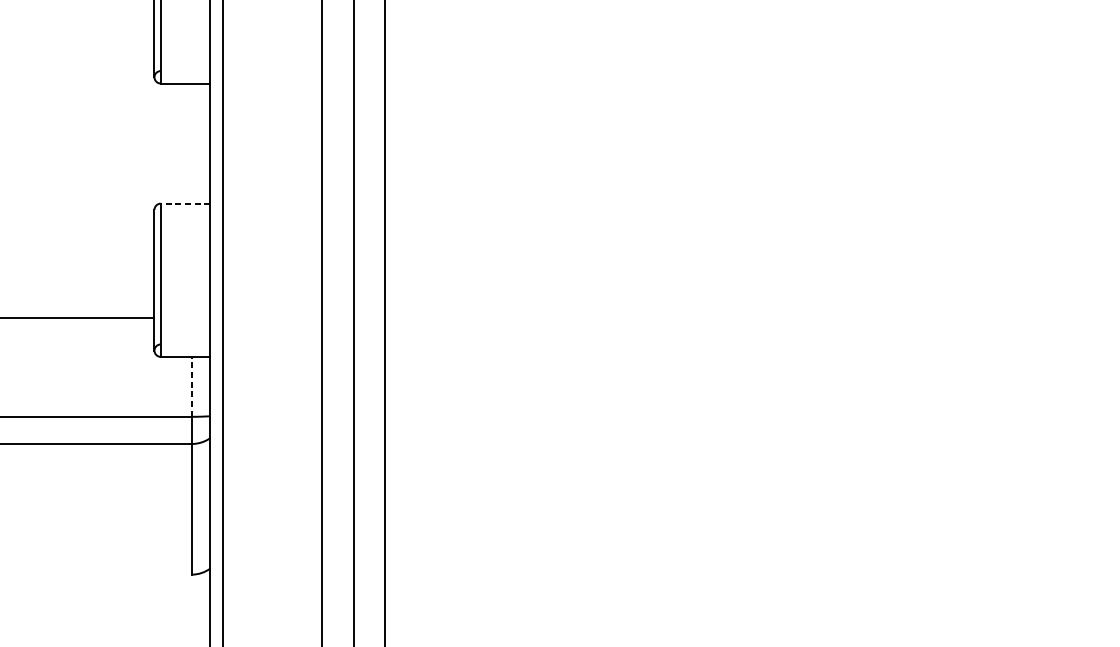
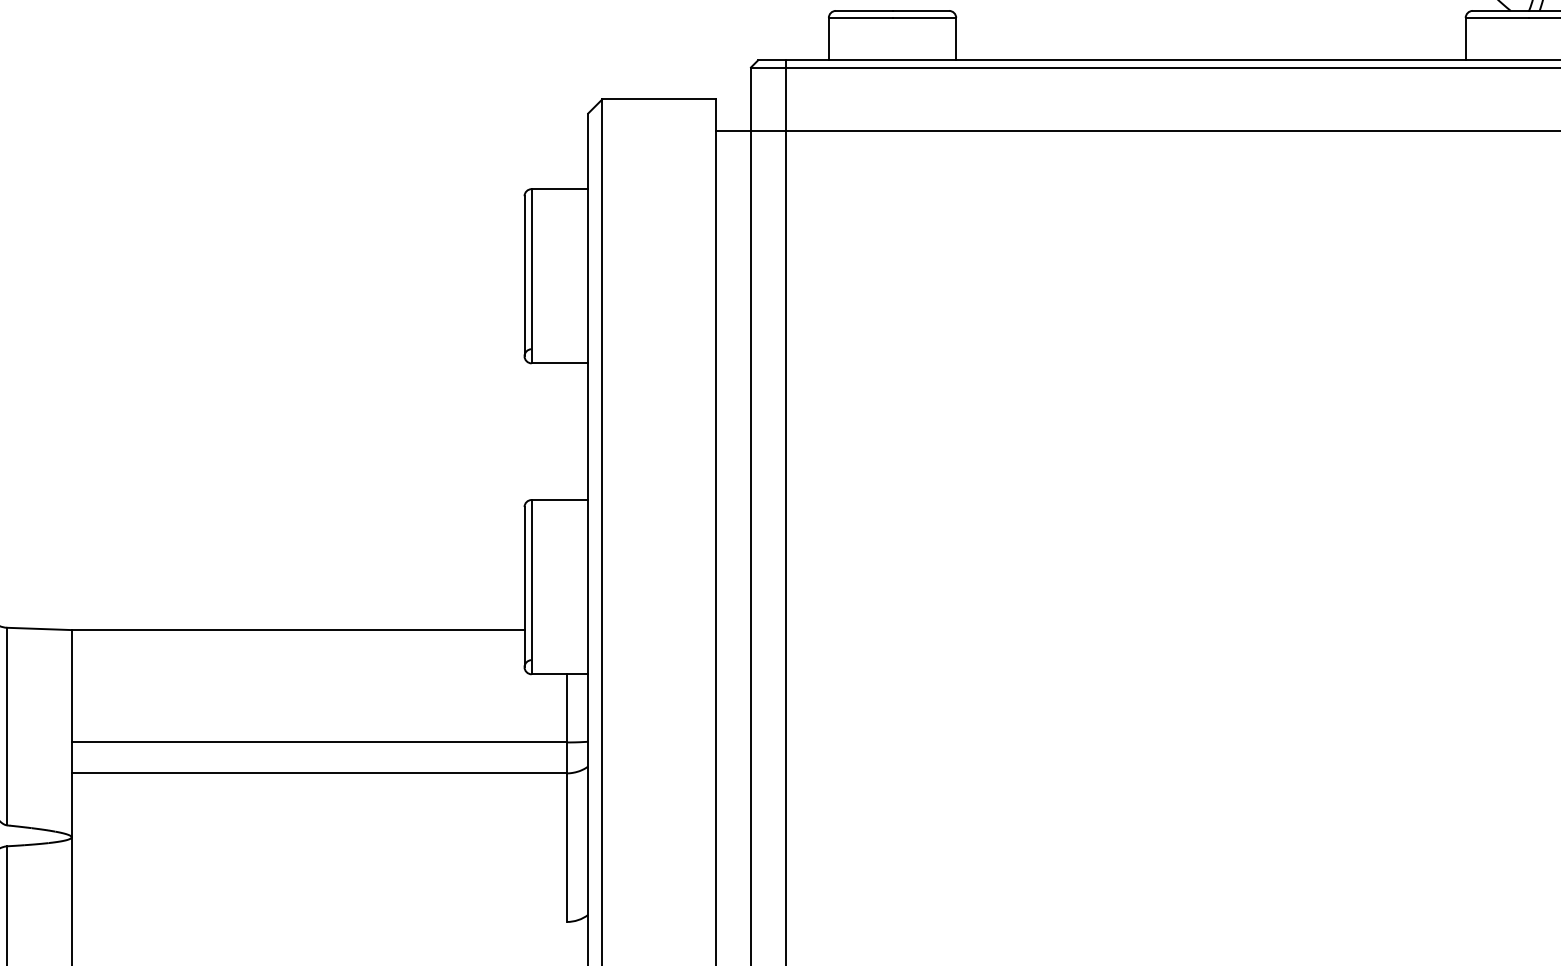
line: (185, 204) -> (559, 500), dashed -> solid
line: (192, 386) -> (567, 707), dashed -> solid

